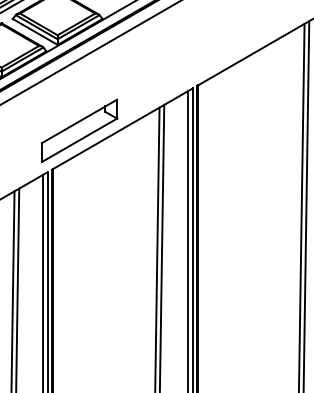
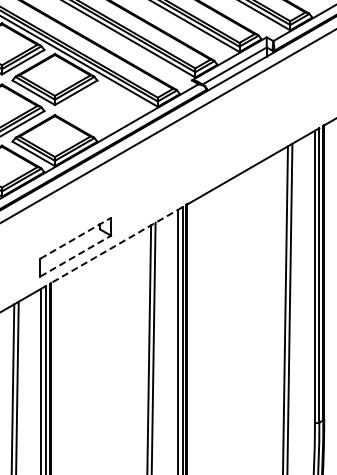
line: (79, 121) -> (75, 238), solid -> dashed
line: (122, 128) -> (116, 245), solid -> dashed
line: (79, 140) -> (75, 256), solid -> dashed

